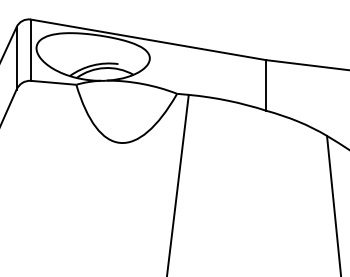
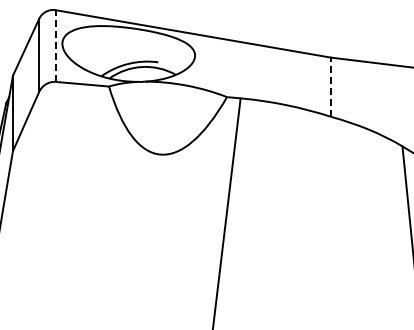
line: (30, 50) -> (55, 46), solid -> dashed
line: (266, 85) -> (331, 87), solid -> dashed

